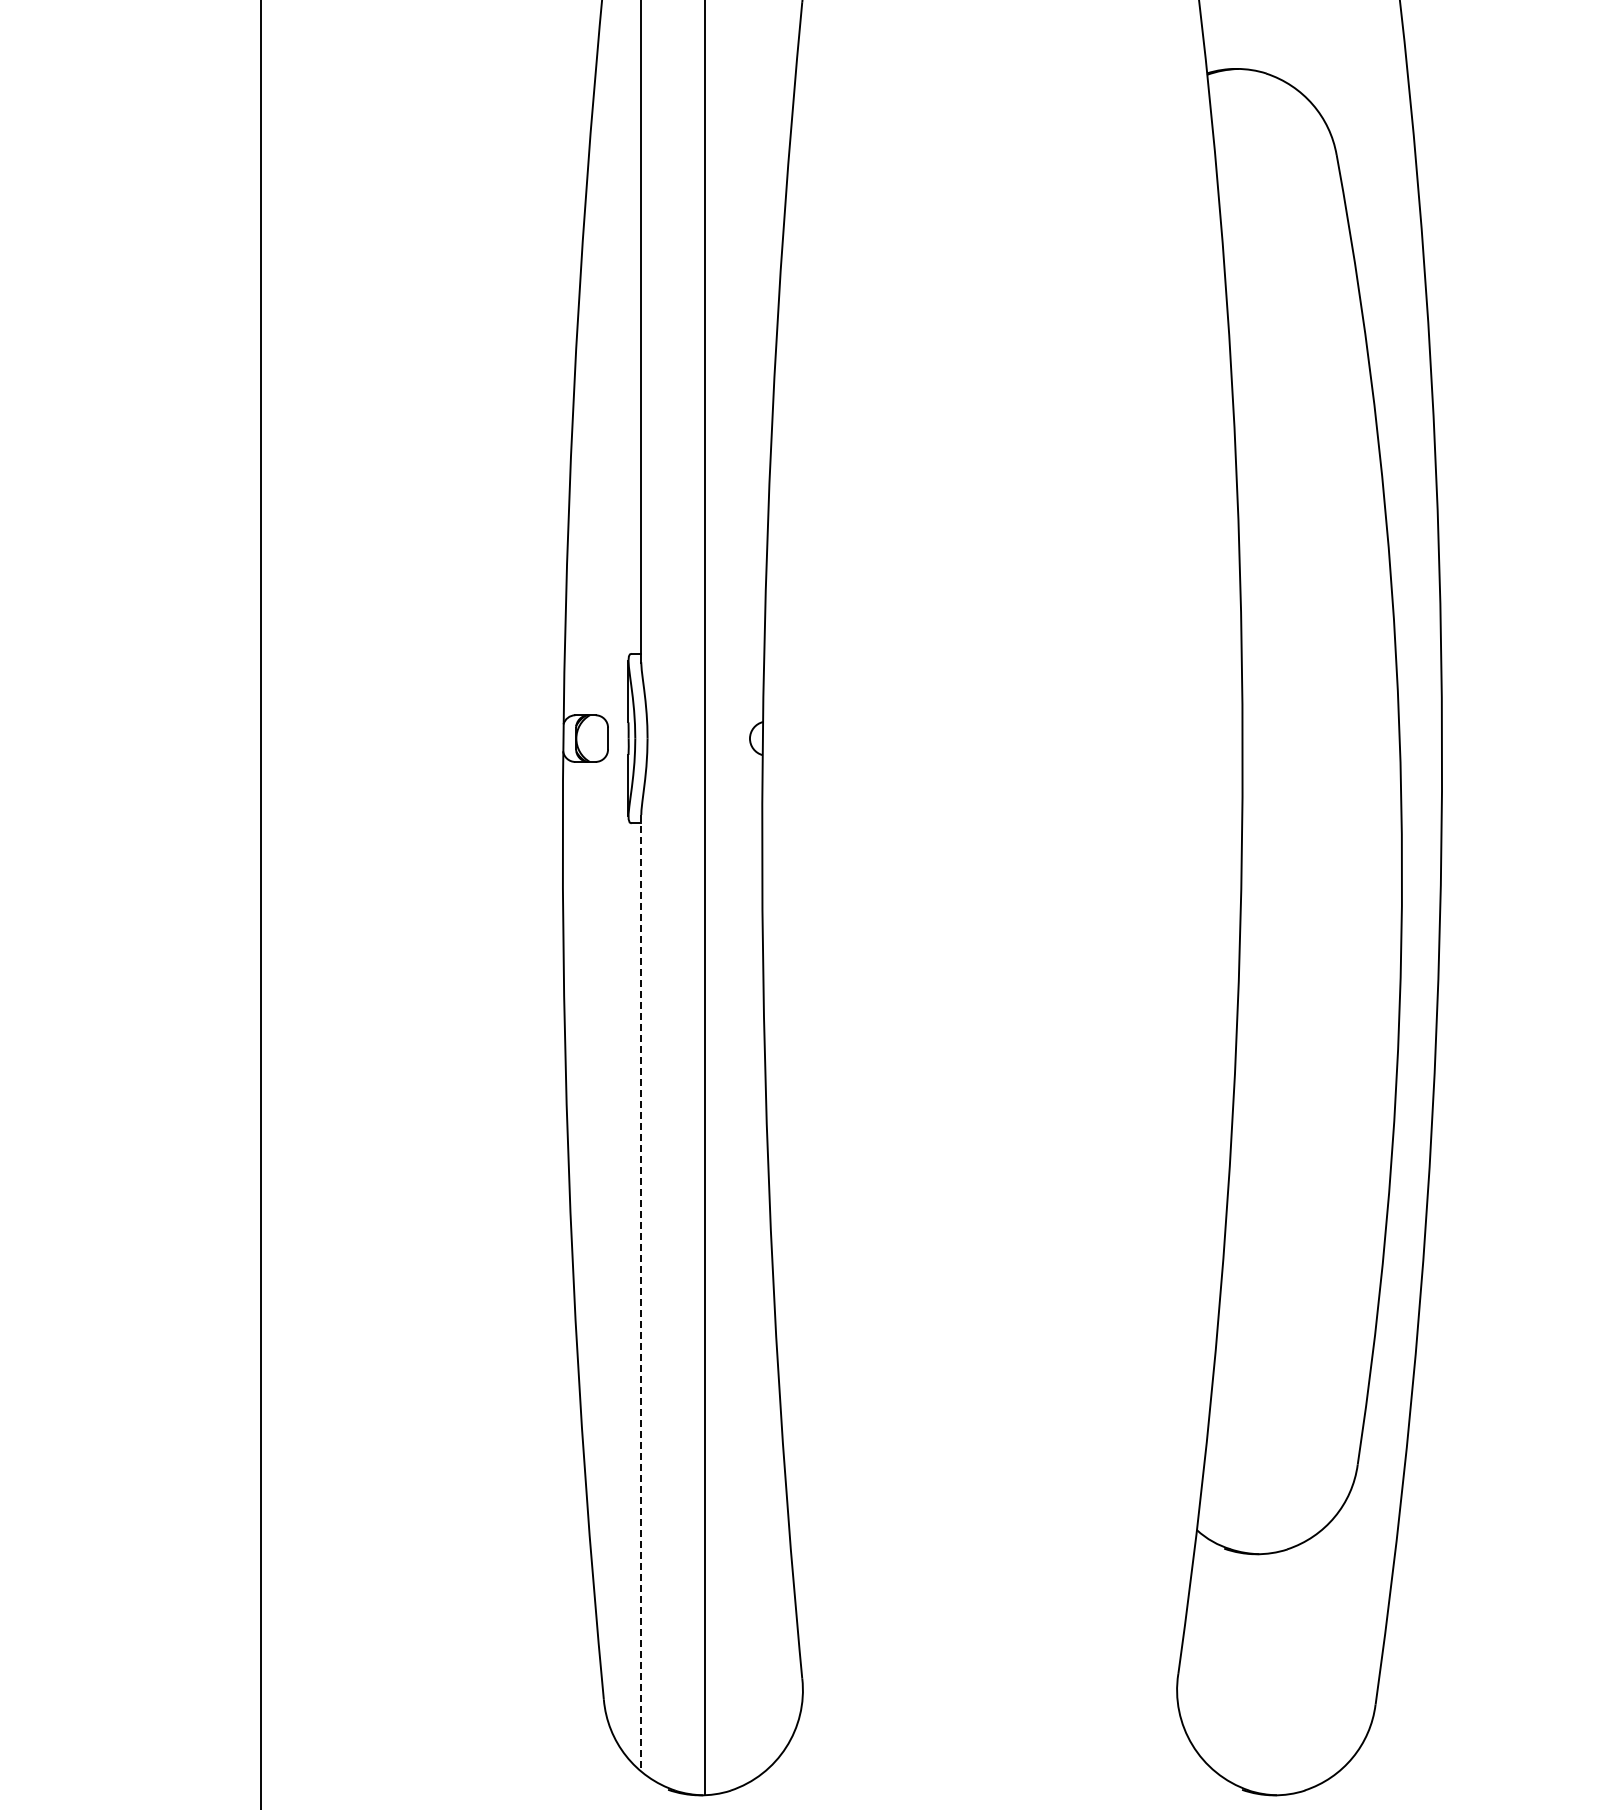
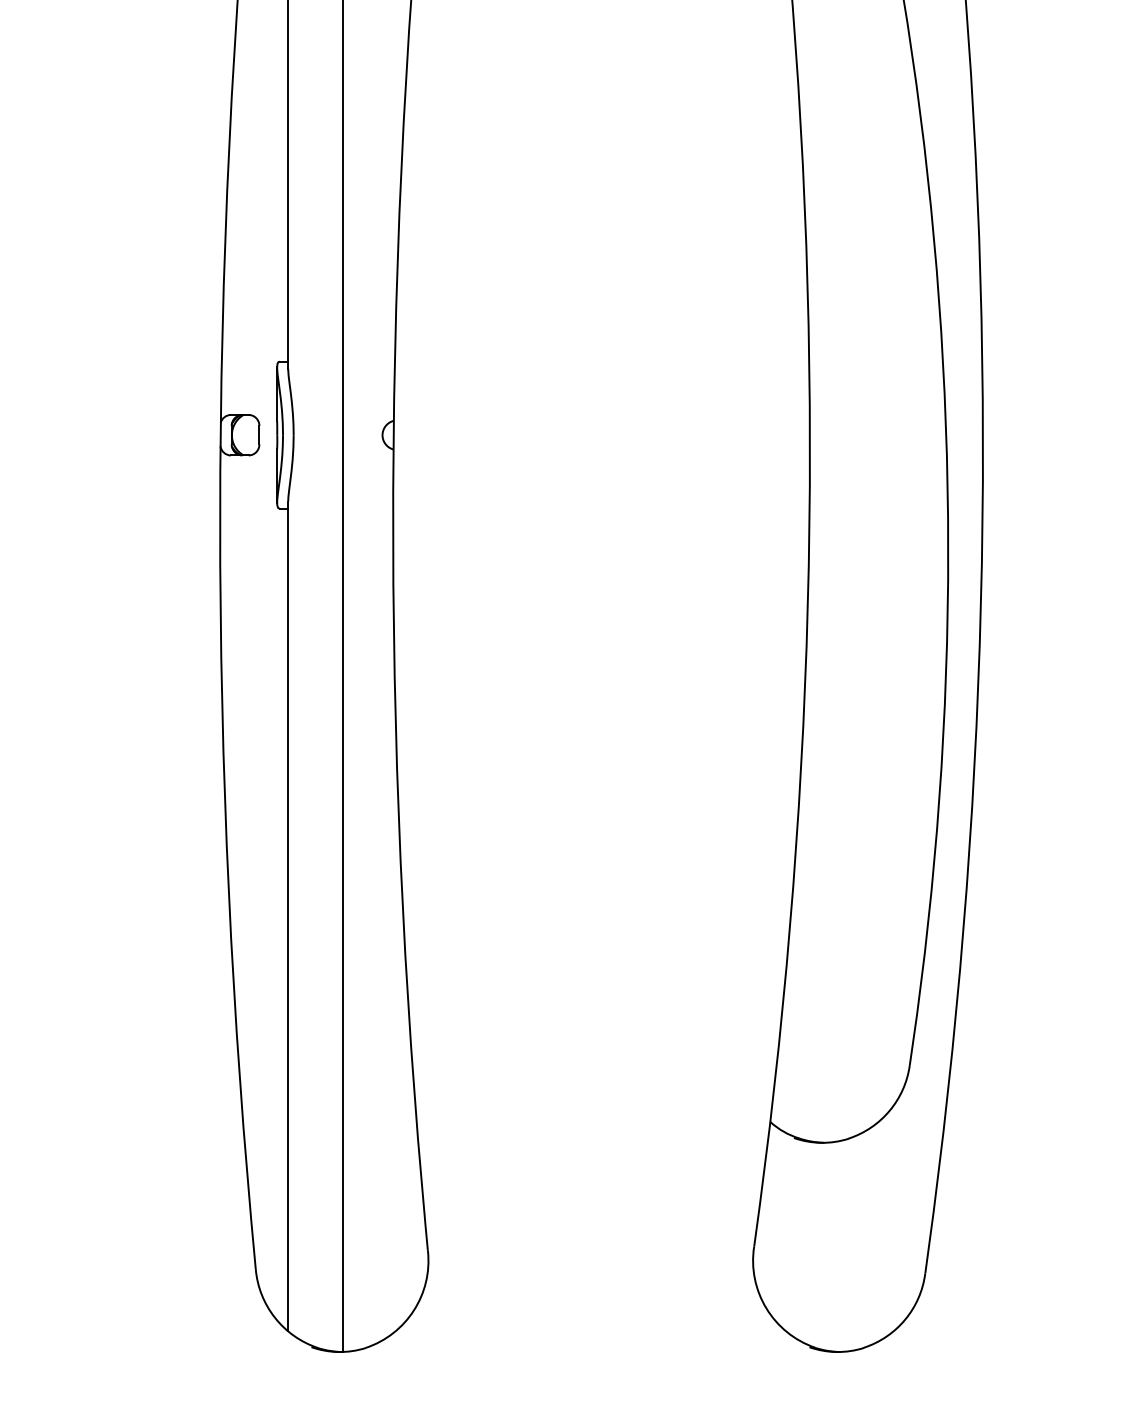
line: (641, 1293) -> (288, 916), dashed -> solid

